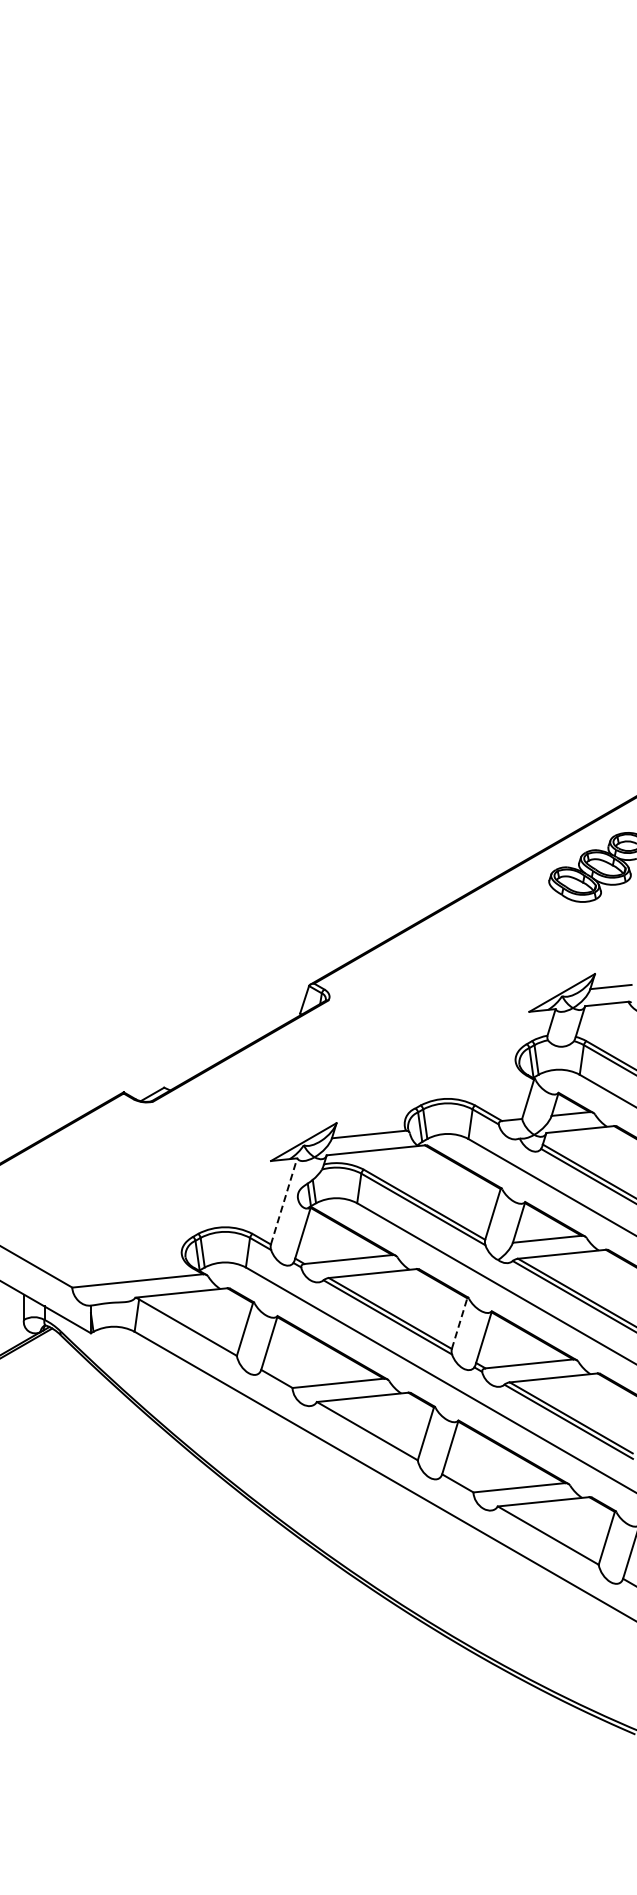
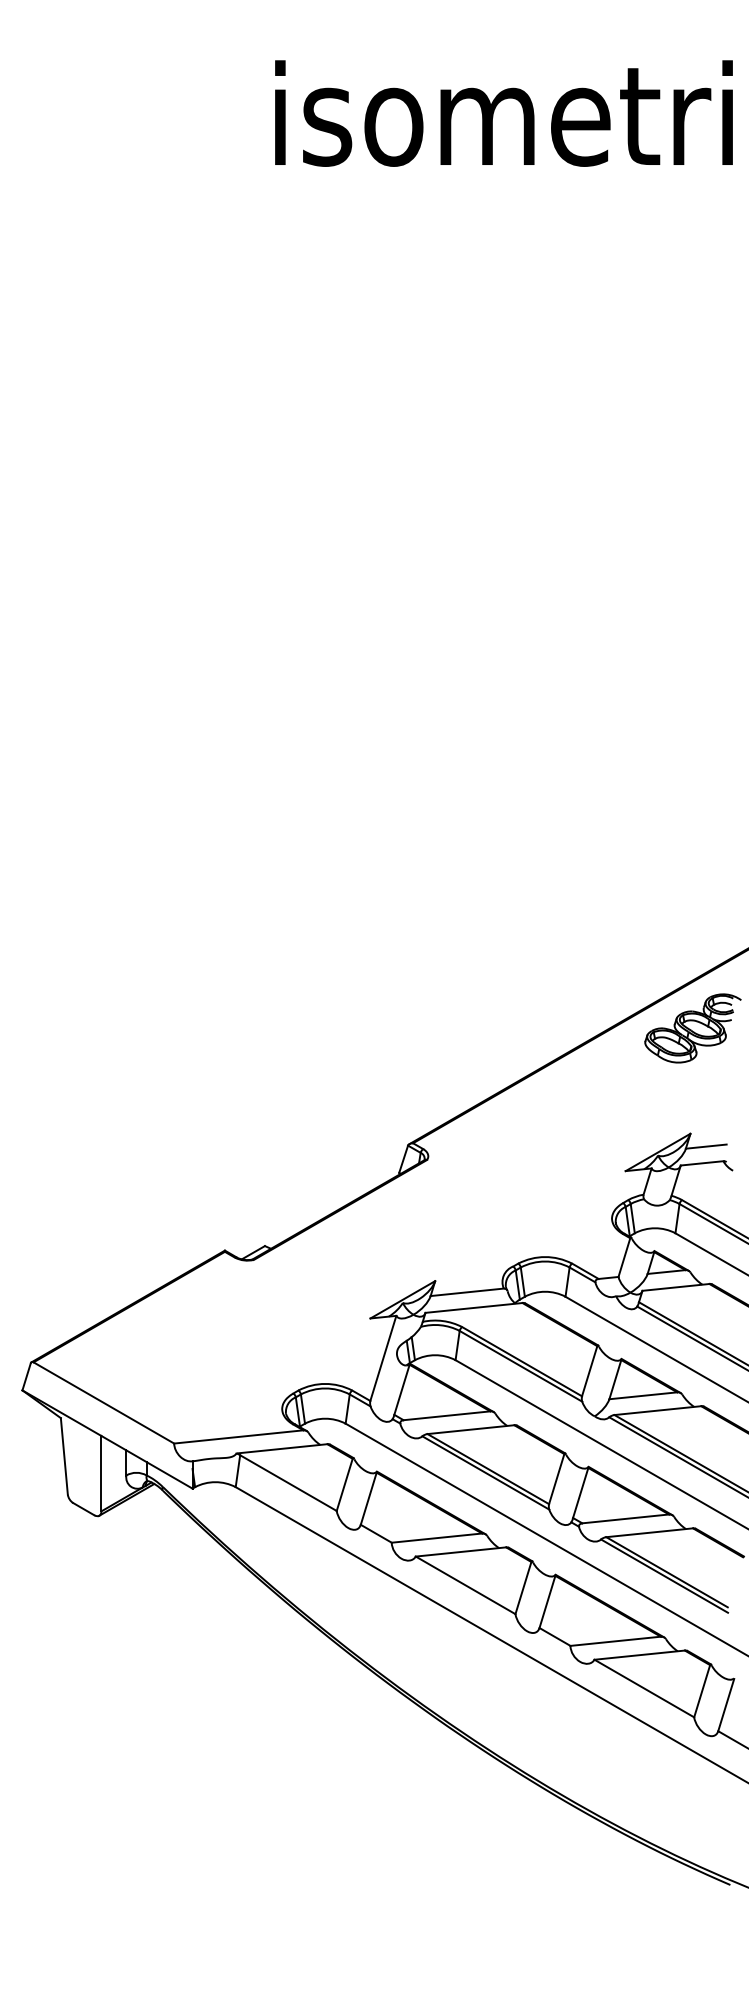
line: (284, 1200) -> (383, 1357), dashed -> solid
line: (459, 1322) -> (556, 1478), dashed -> solid

